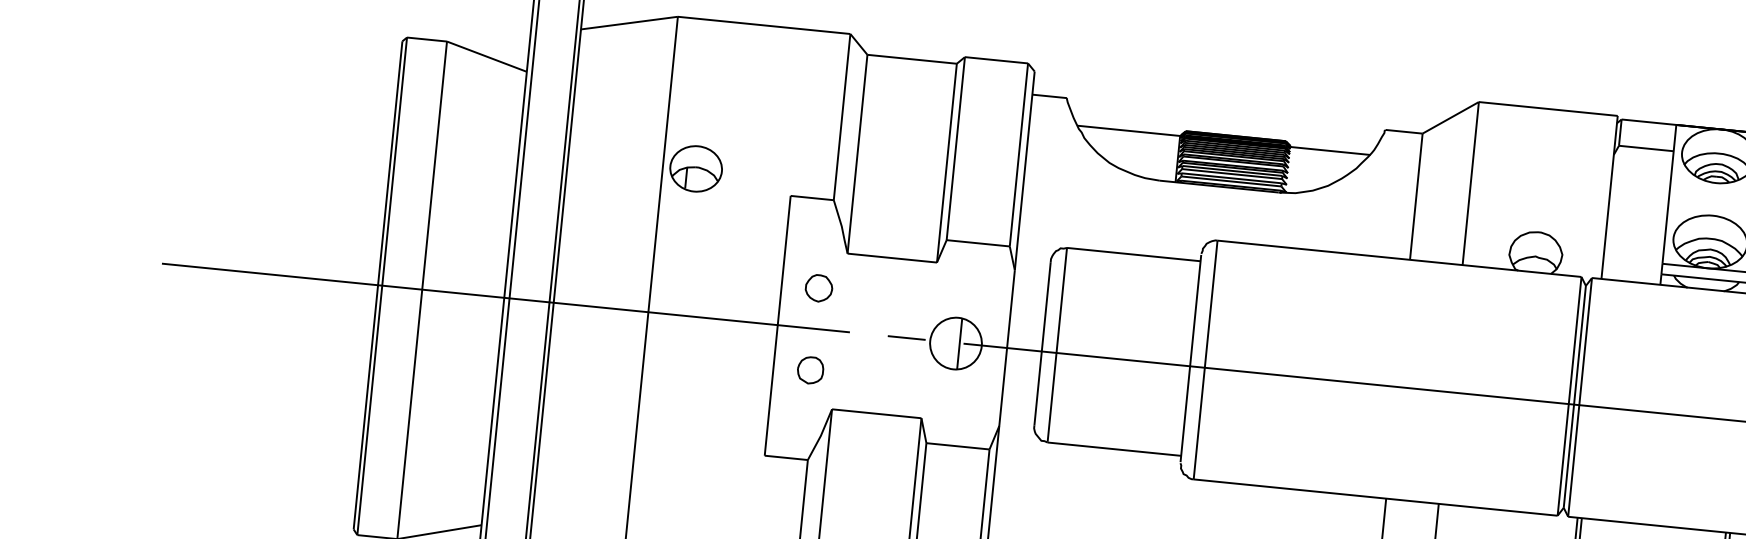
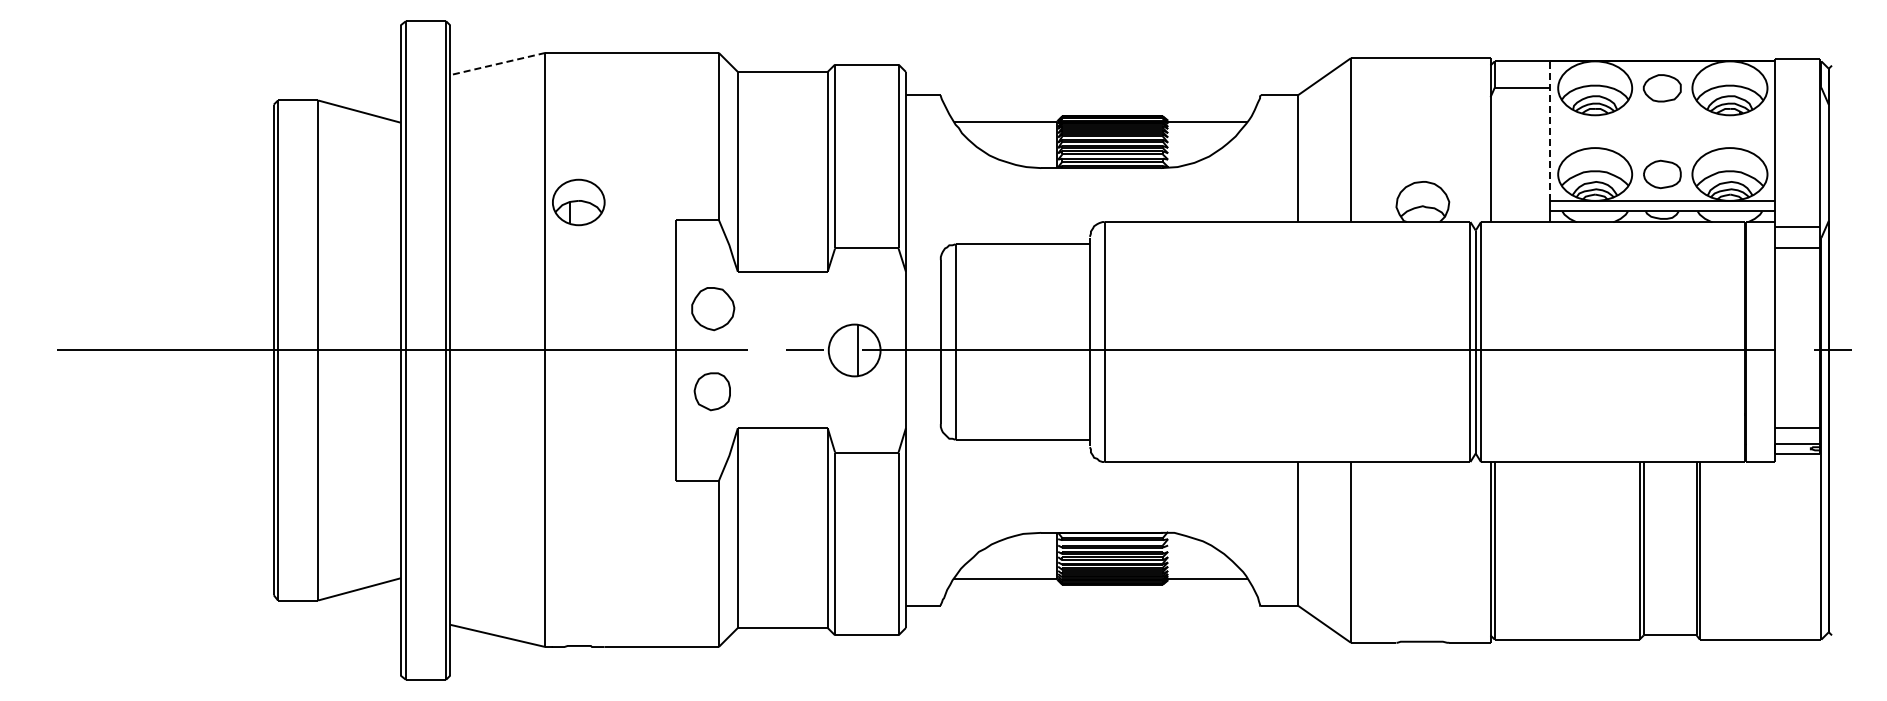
line: (629, 23) -> (497, 64), solid -> dashed
line: (1669, 194) -> (1549, 131), solid -> dashed
part: (818, 288) -> (712, 309), size x1.6
part: (810, 370) -> (712, 391), size x1.4

